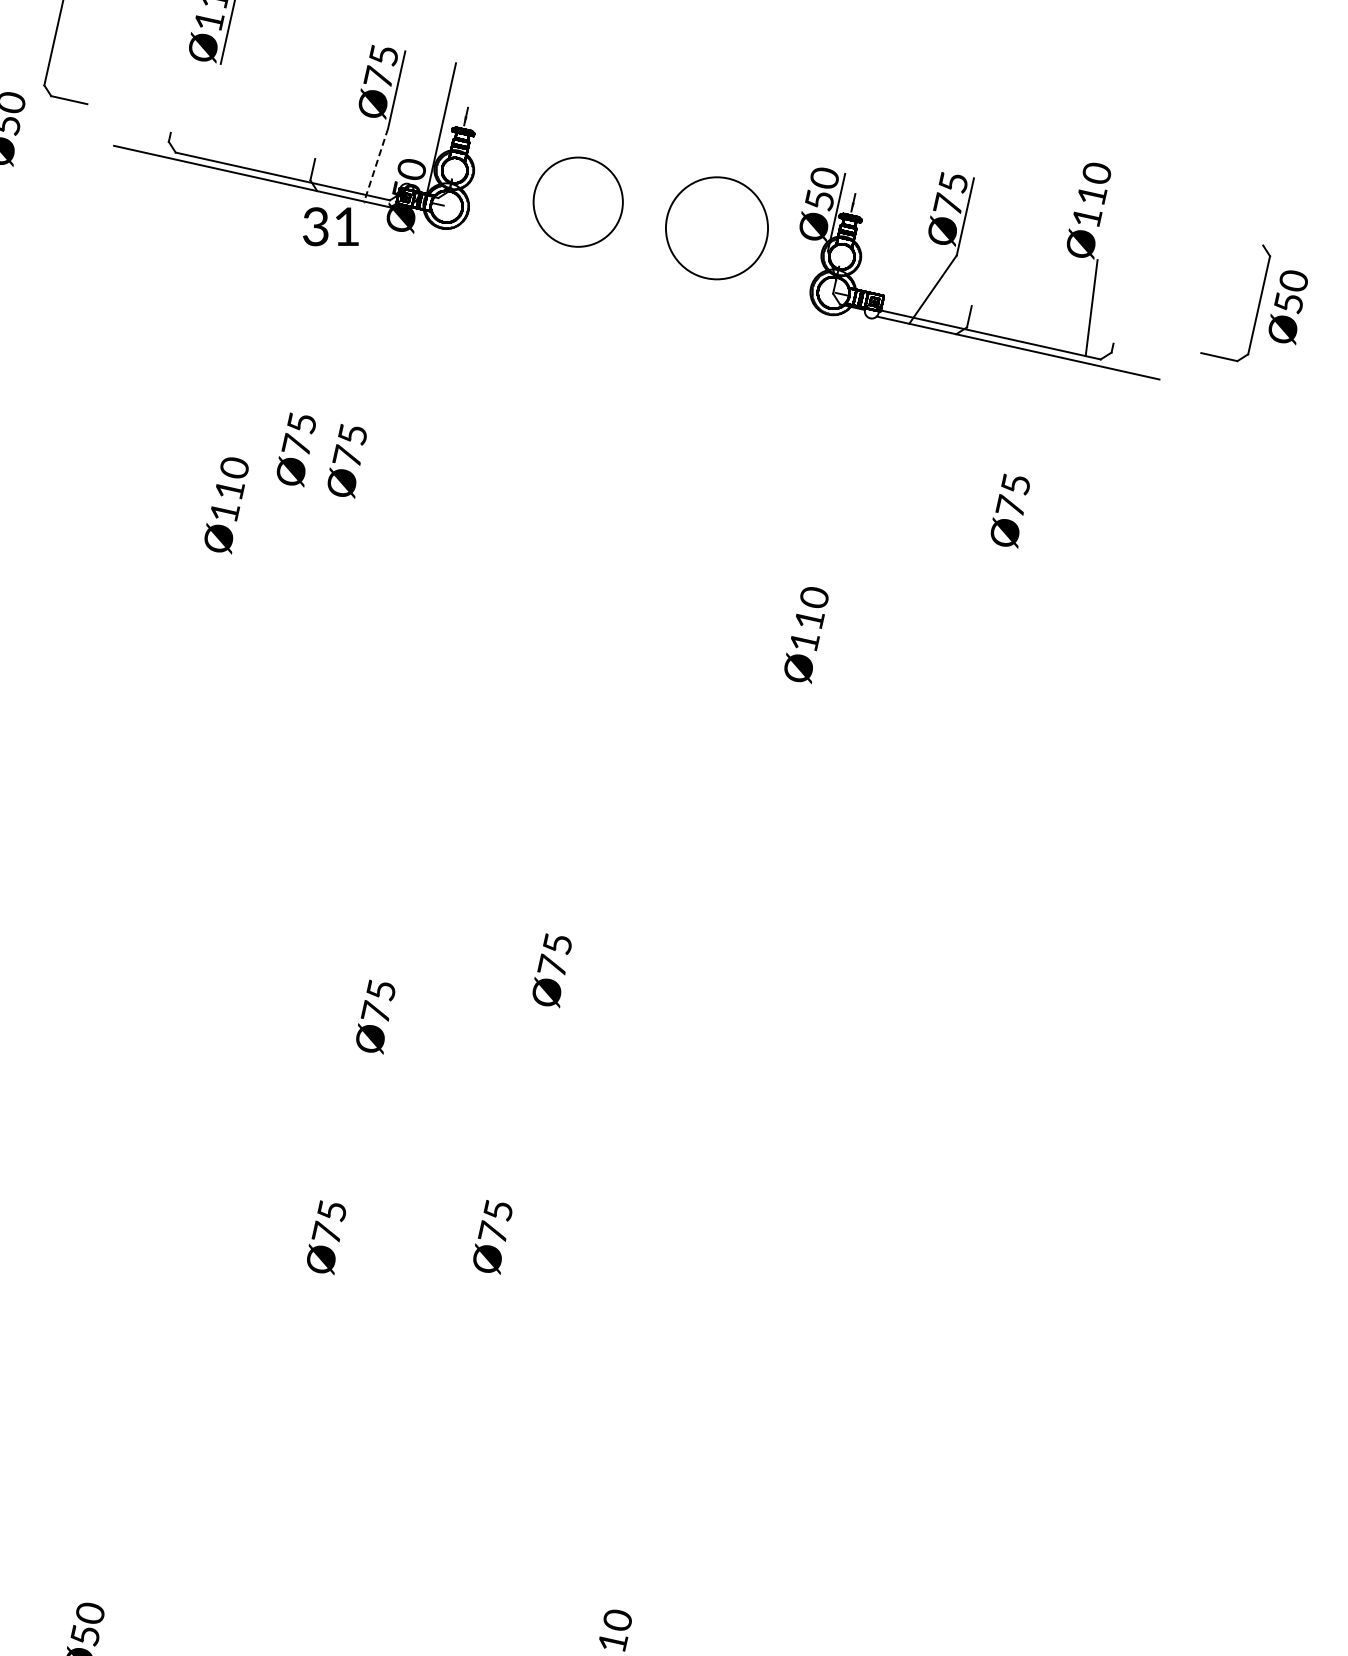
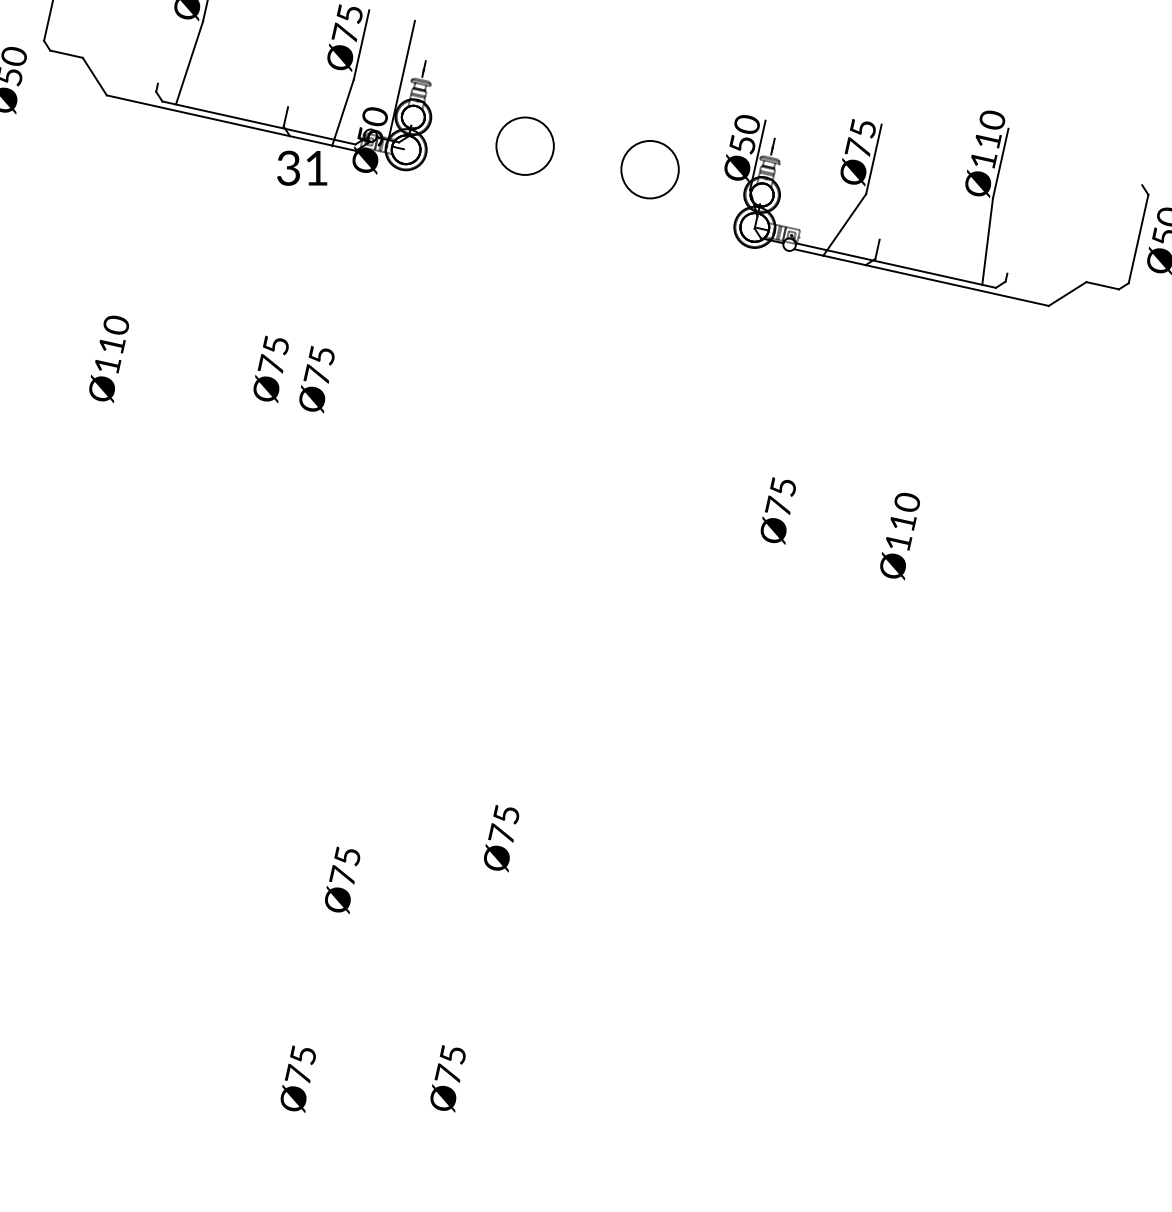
line: (205, 109) -> (189, 62), added
line: (100, 124) -> (94, 76), added
line: (376, 165) -> (343, 113), dashed -> solid
circle: (578, 202) -> (525, 146), size x0.71
line: (1105, 221) -> (1000, 163), added
circle: (716, 228) -> (649, 169), size x0.62
line: (1180, 366) -> (1067, 294), added
text: (226, 505) -> (109, 359), moved
text: (1009, 510) -> (777, 510), moved
text: (806, 635) -> (900, 536), moved

